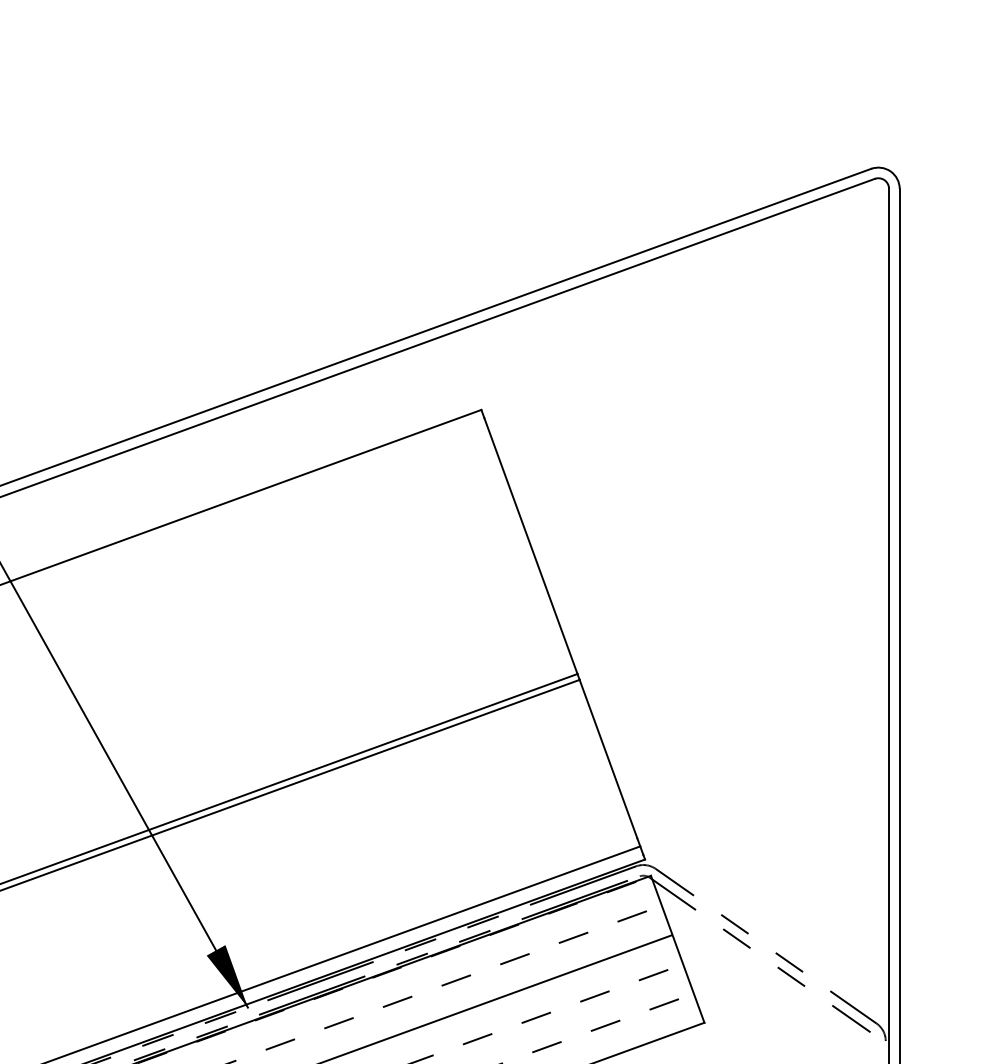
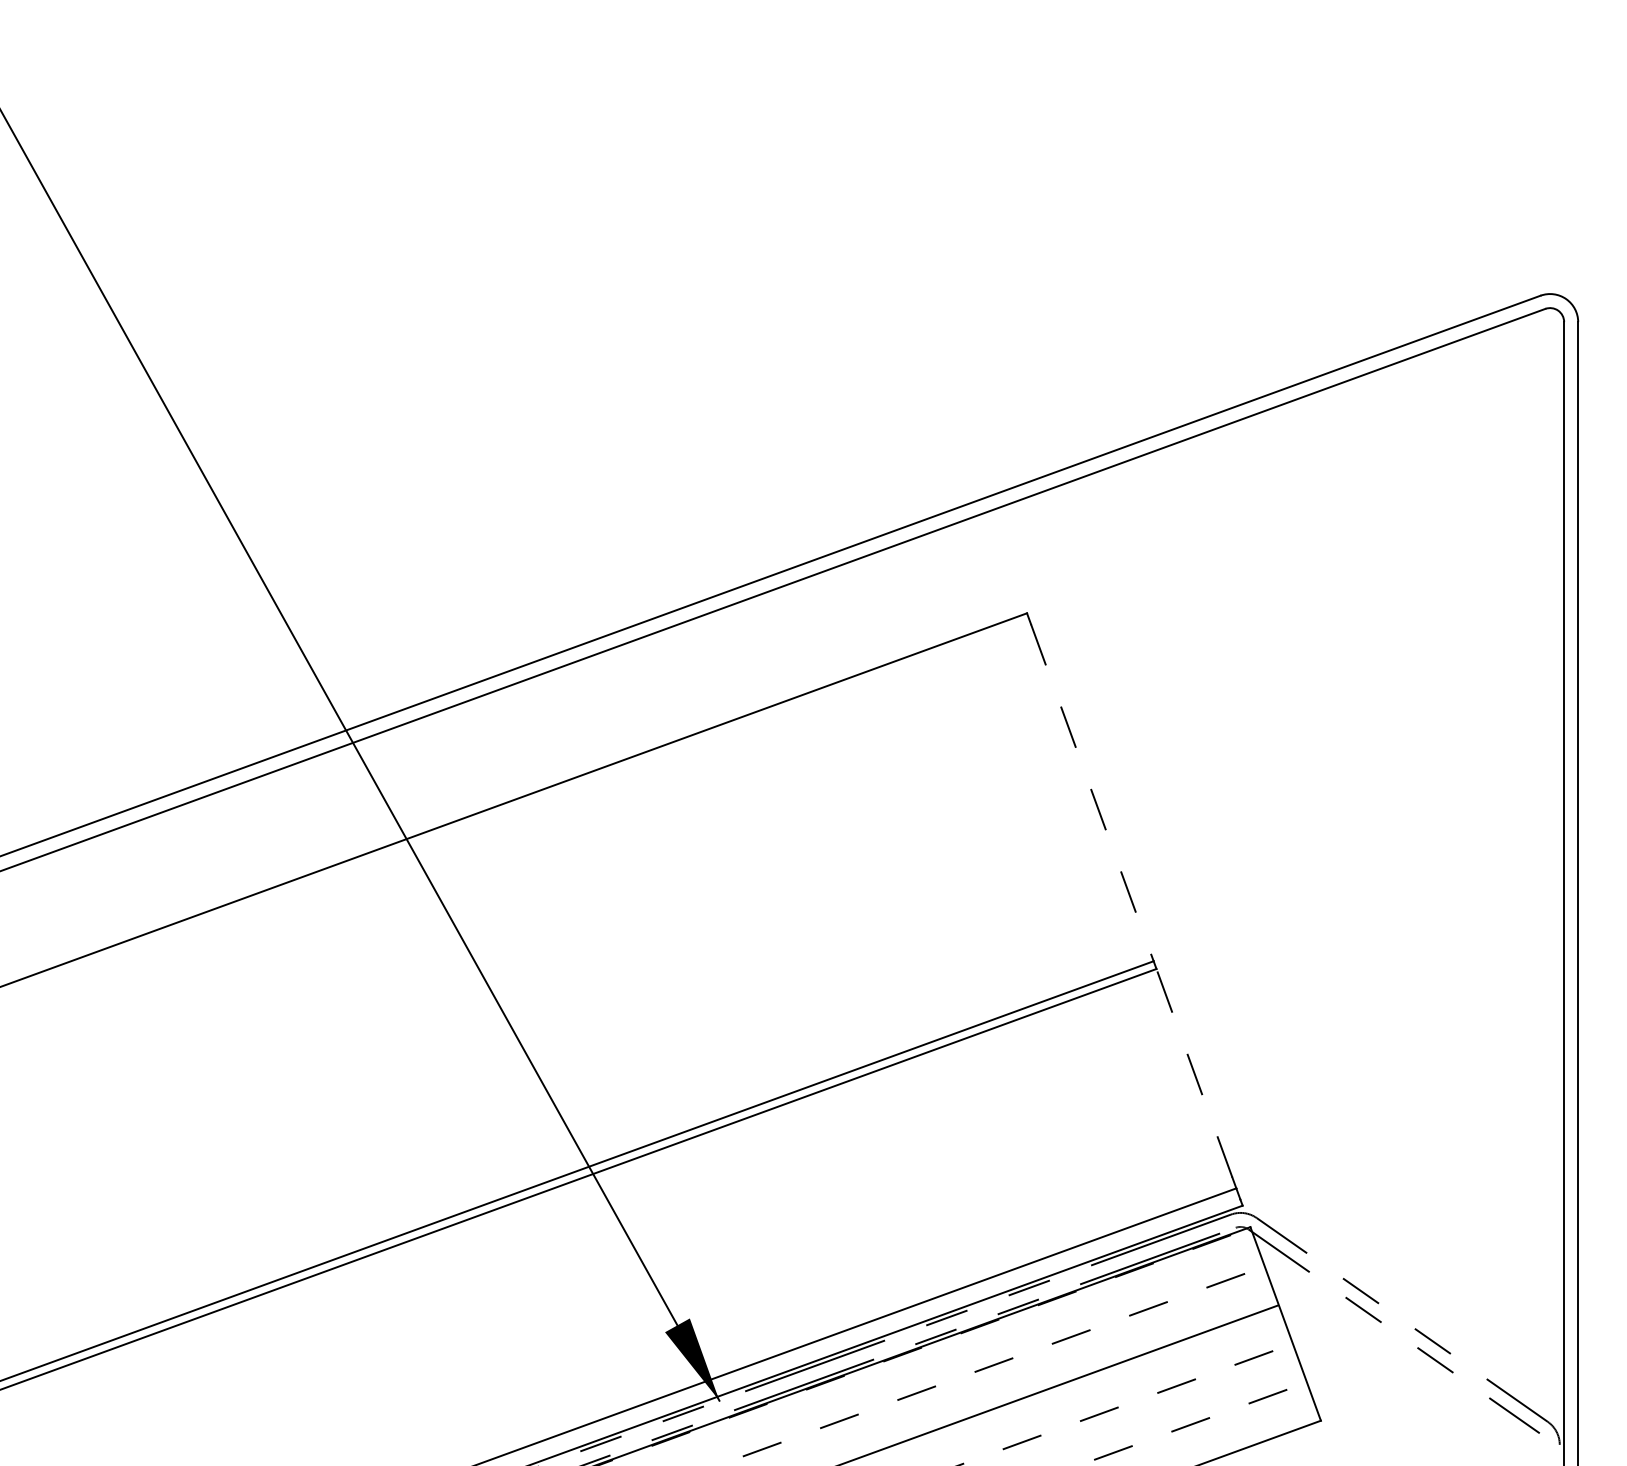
line: (531, 546) -> (1092, 793), solid -> dashed
line: (608, 759) -> (1194, 1073), solid -> dashed

